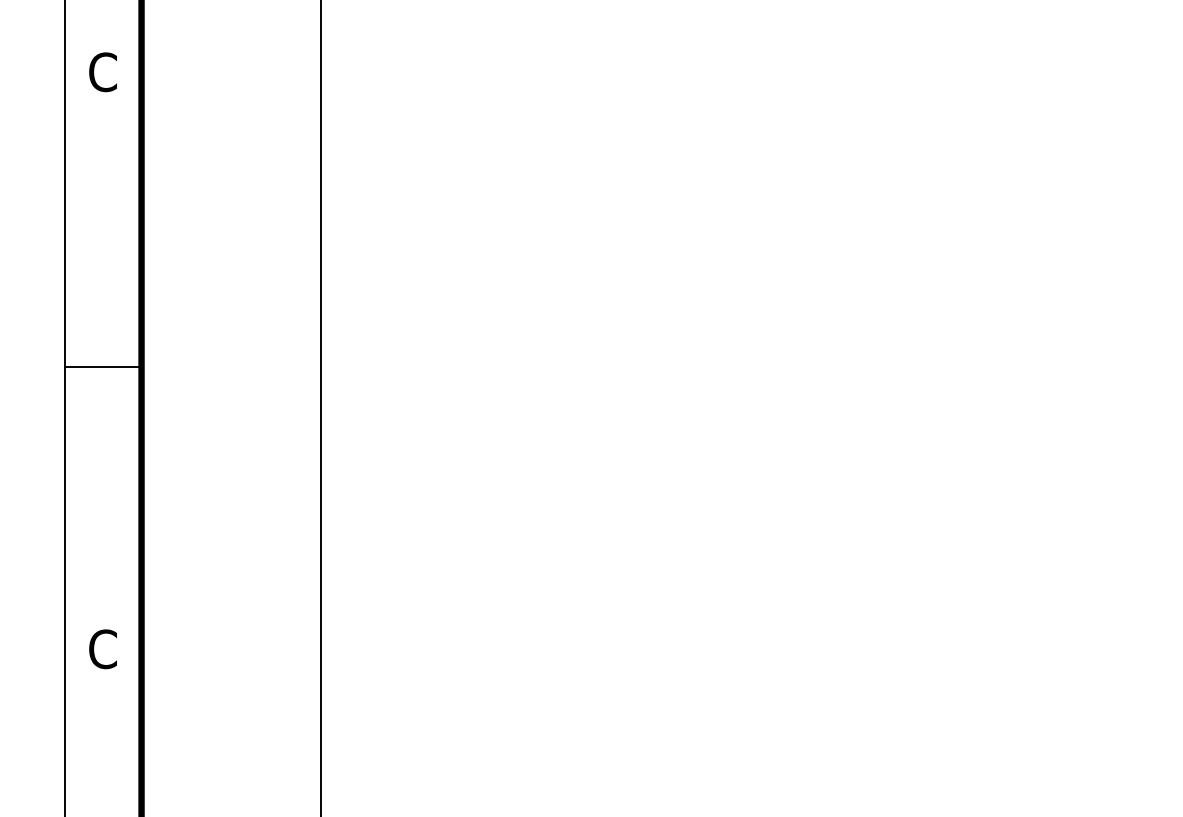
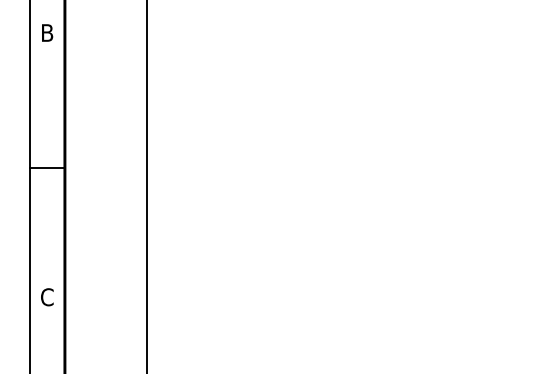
text: (103, 73) -> (47, 33), C -> B

